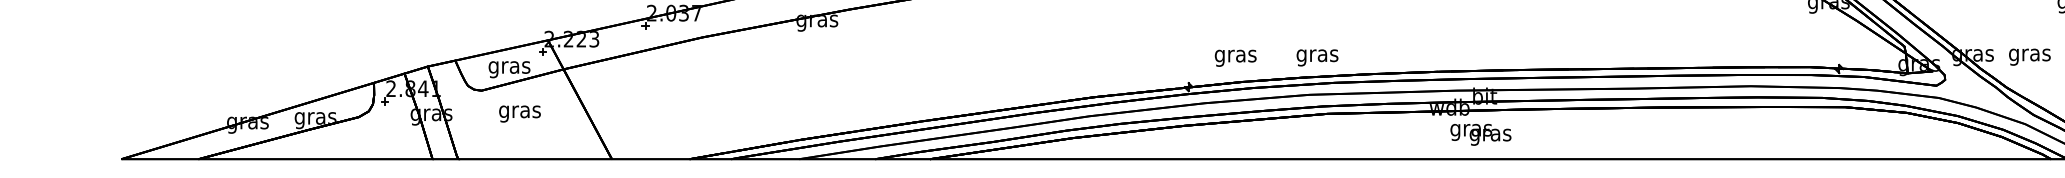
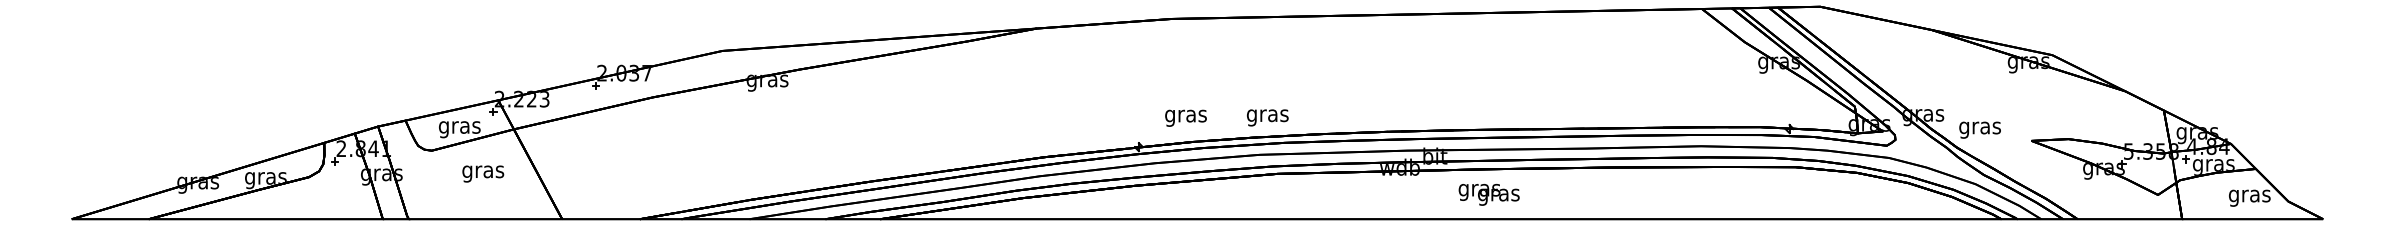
text: (2029, 56) -> (1979, 129), moved
text: (520, 113) -> (483, 173), moved
text: (1480, 134) -> (1488, 194), moved

